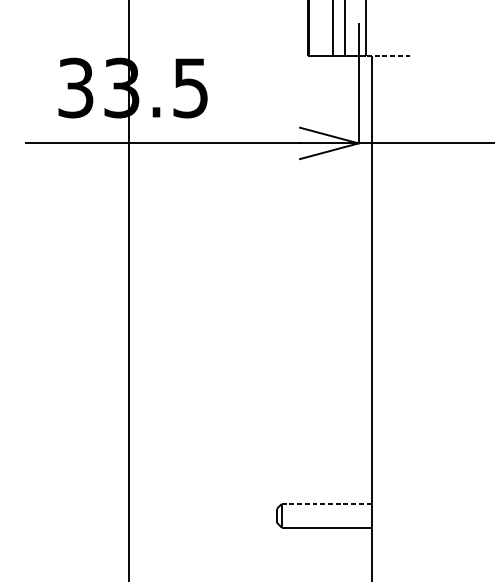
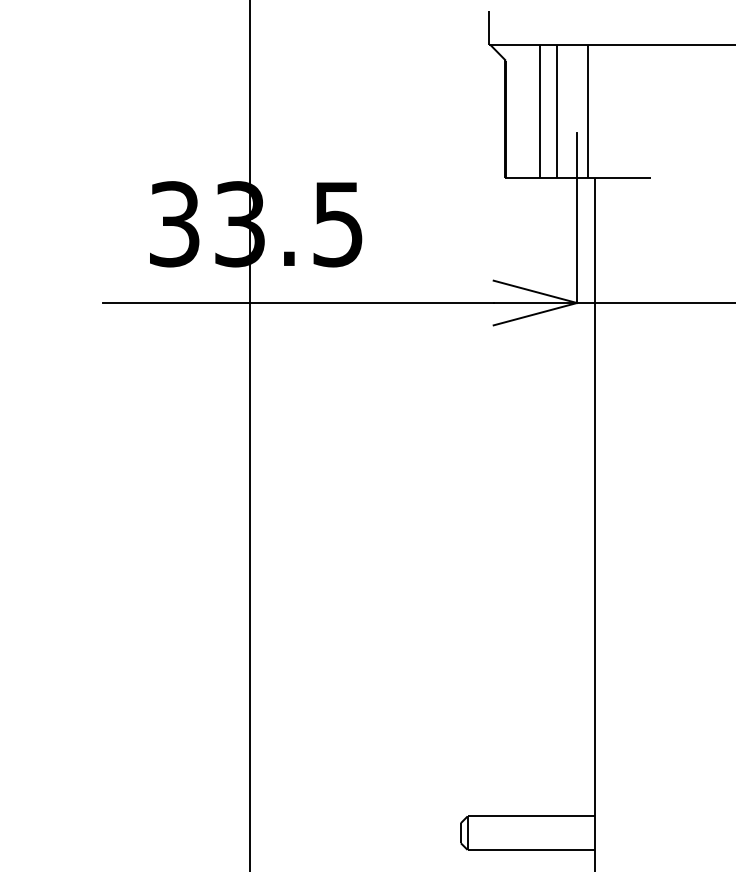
line: (387, 55) -> (618, 177), dashed -> solid
line: (326, 504) -> (531, 816), dashed -> solid

